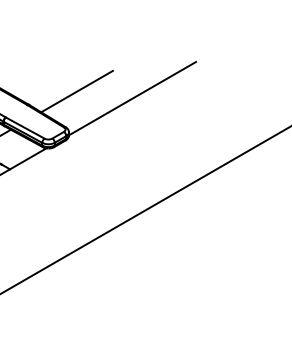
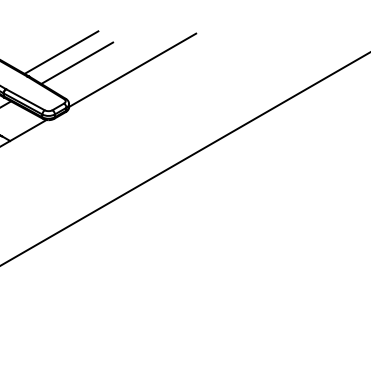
line: (61, 80) -> (61, 52), added

